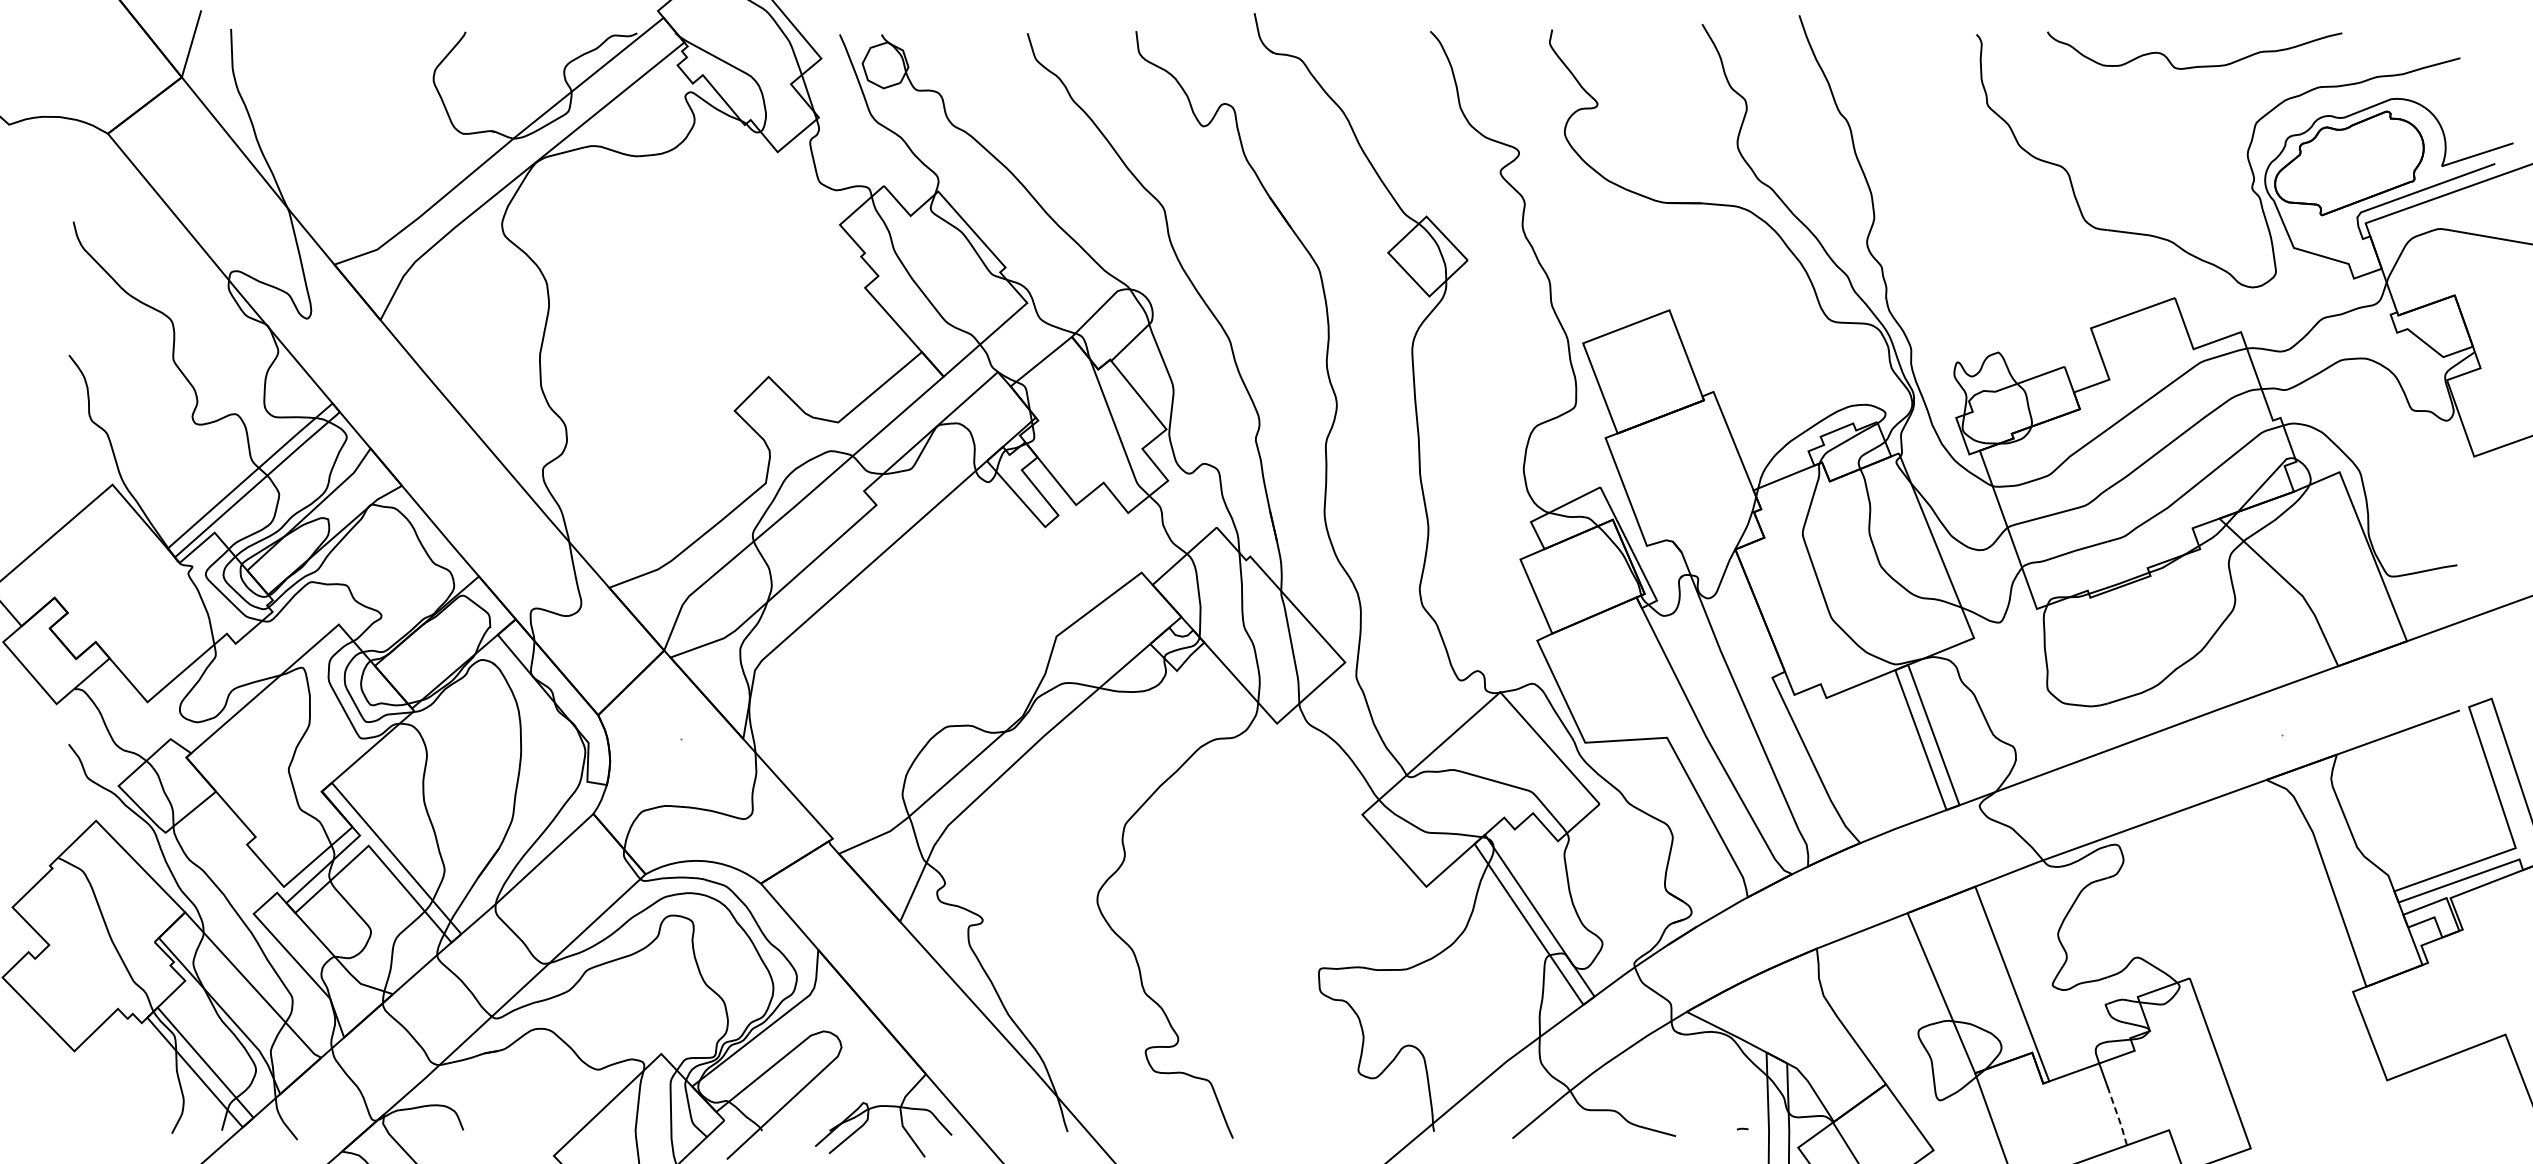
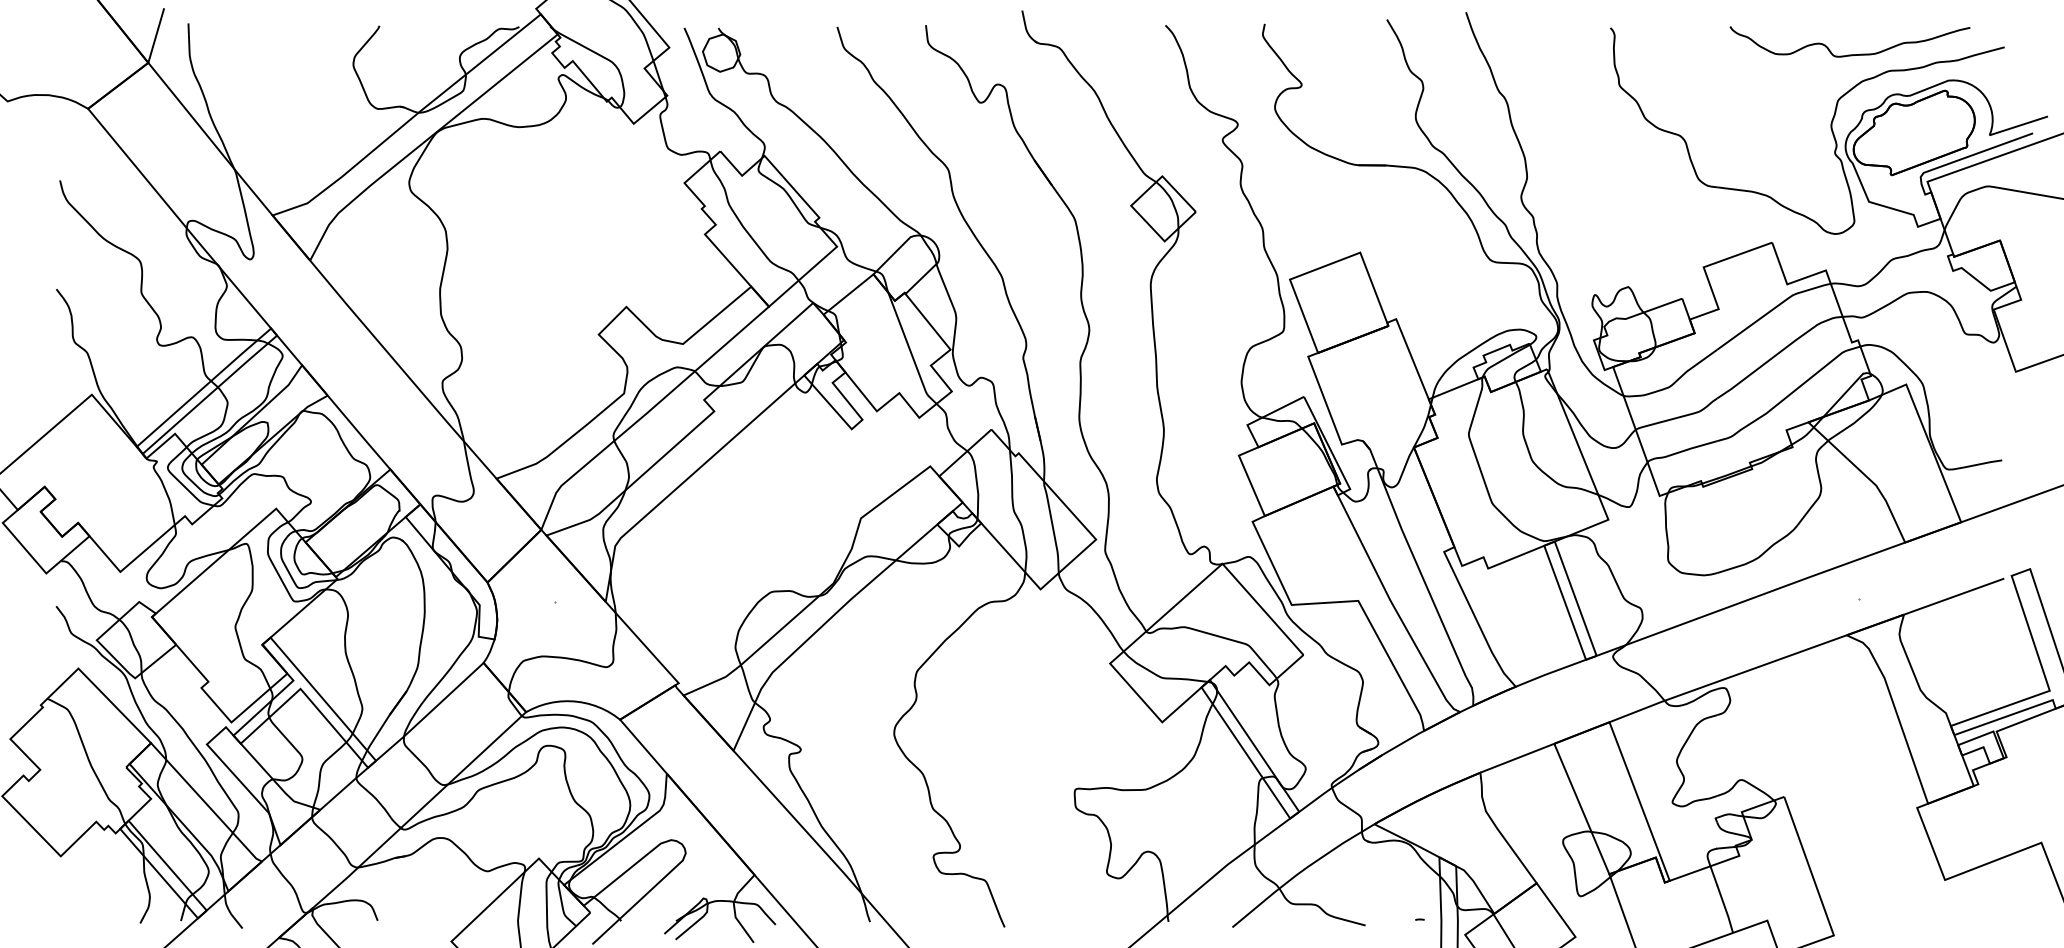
curve: (2194, 66) -> (1849, 54), moved
line: (2117, 1116) -> (1725, 909), dashed -> solid

